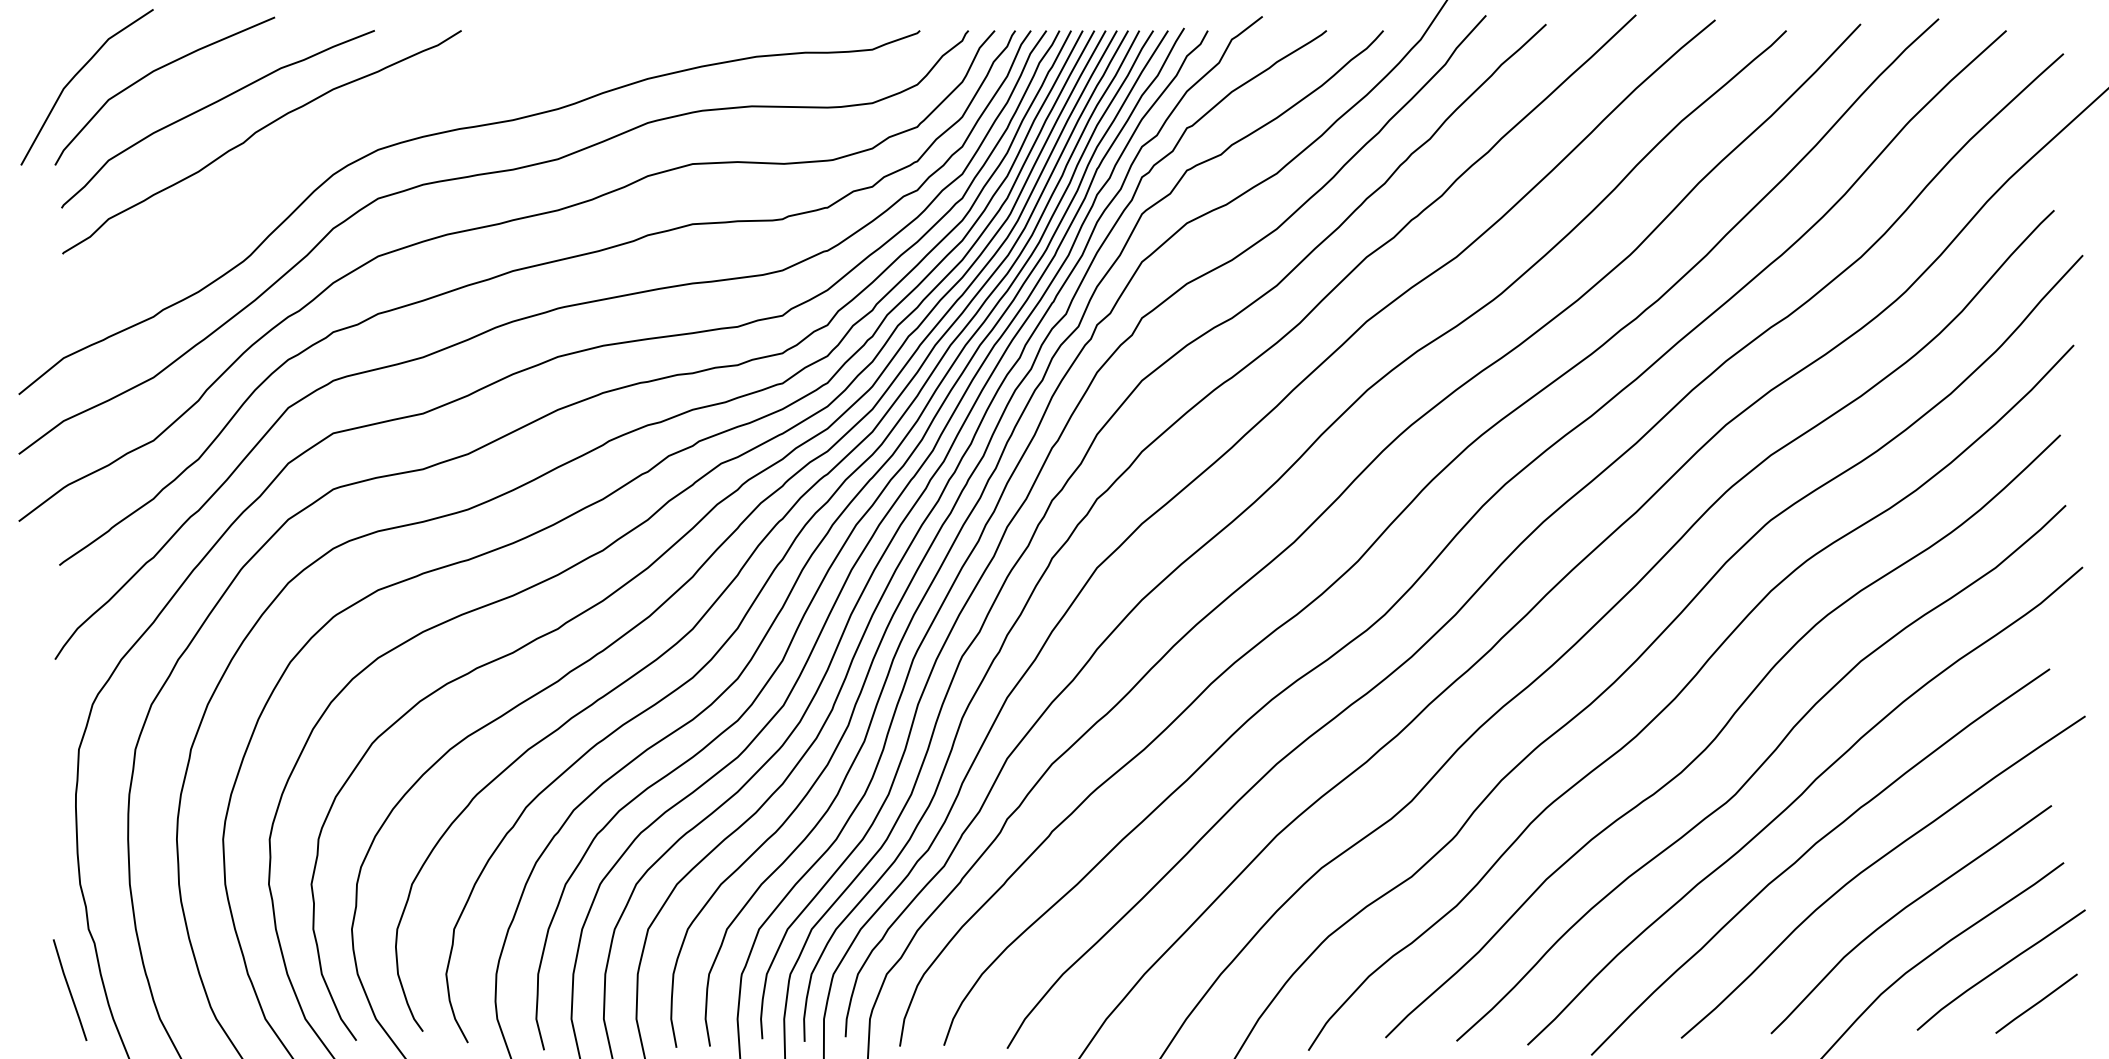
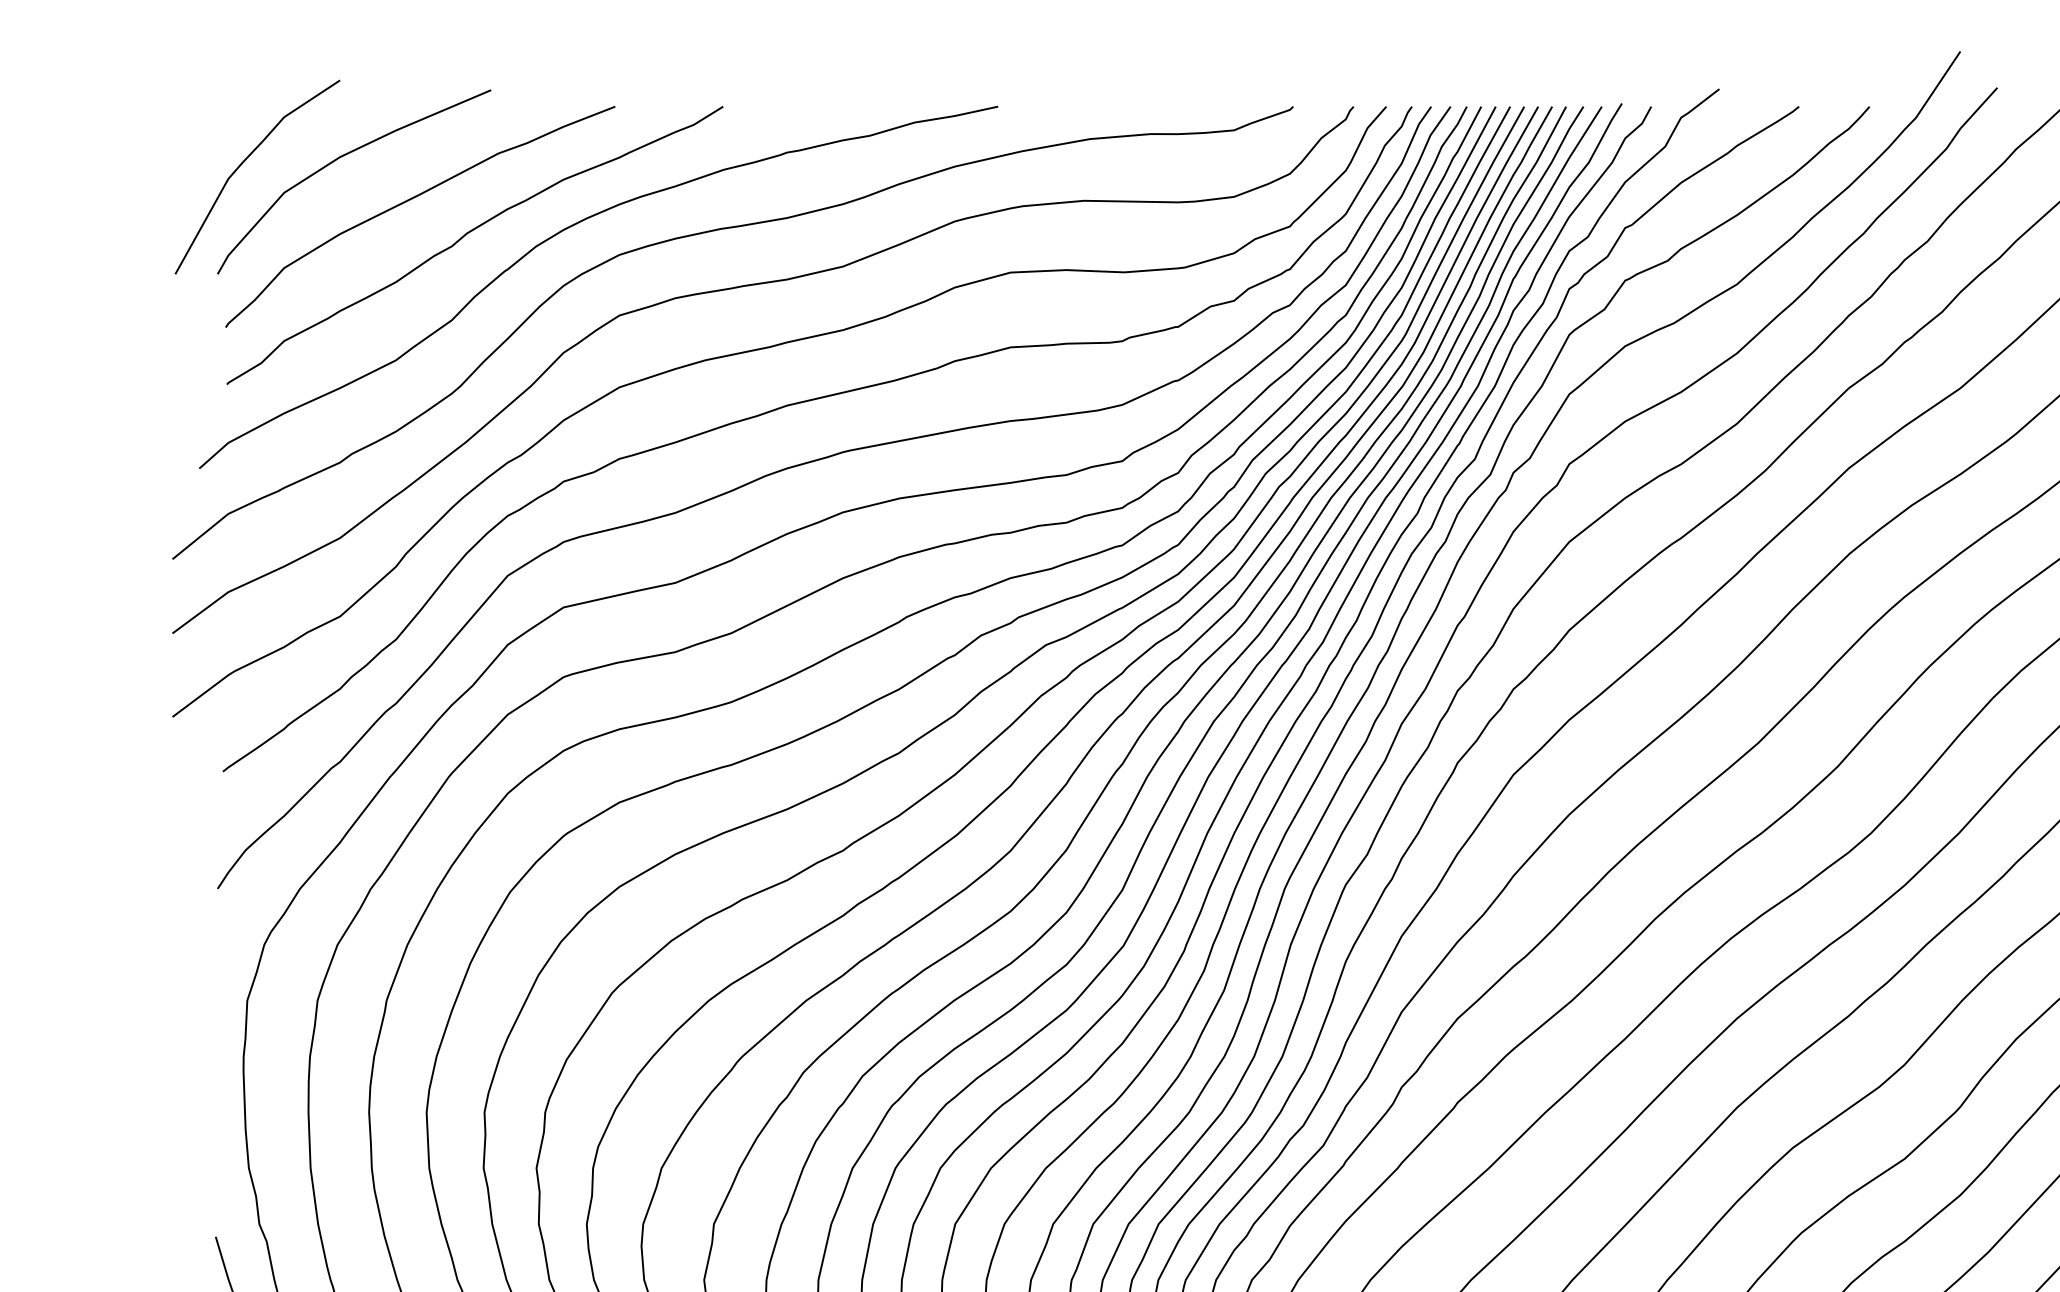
curve: (338, 128) -> (570, 228), added

